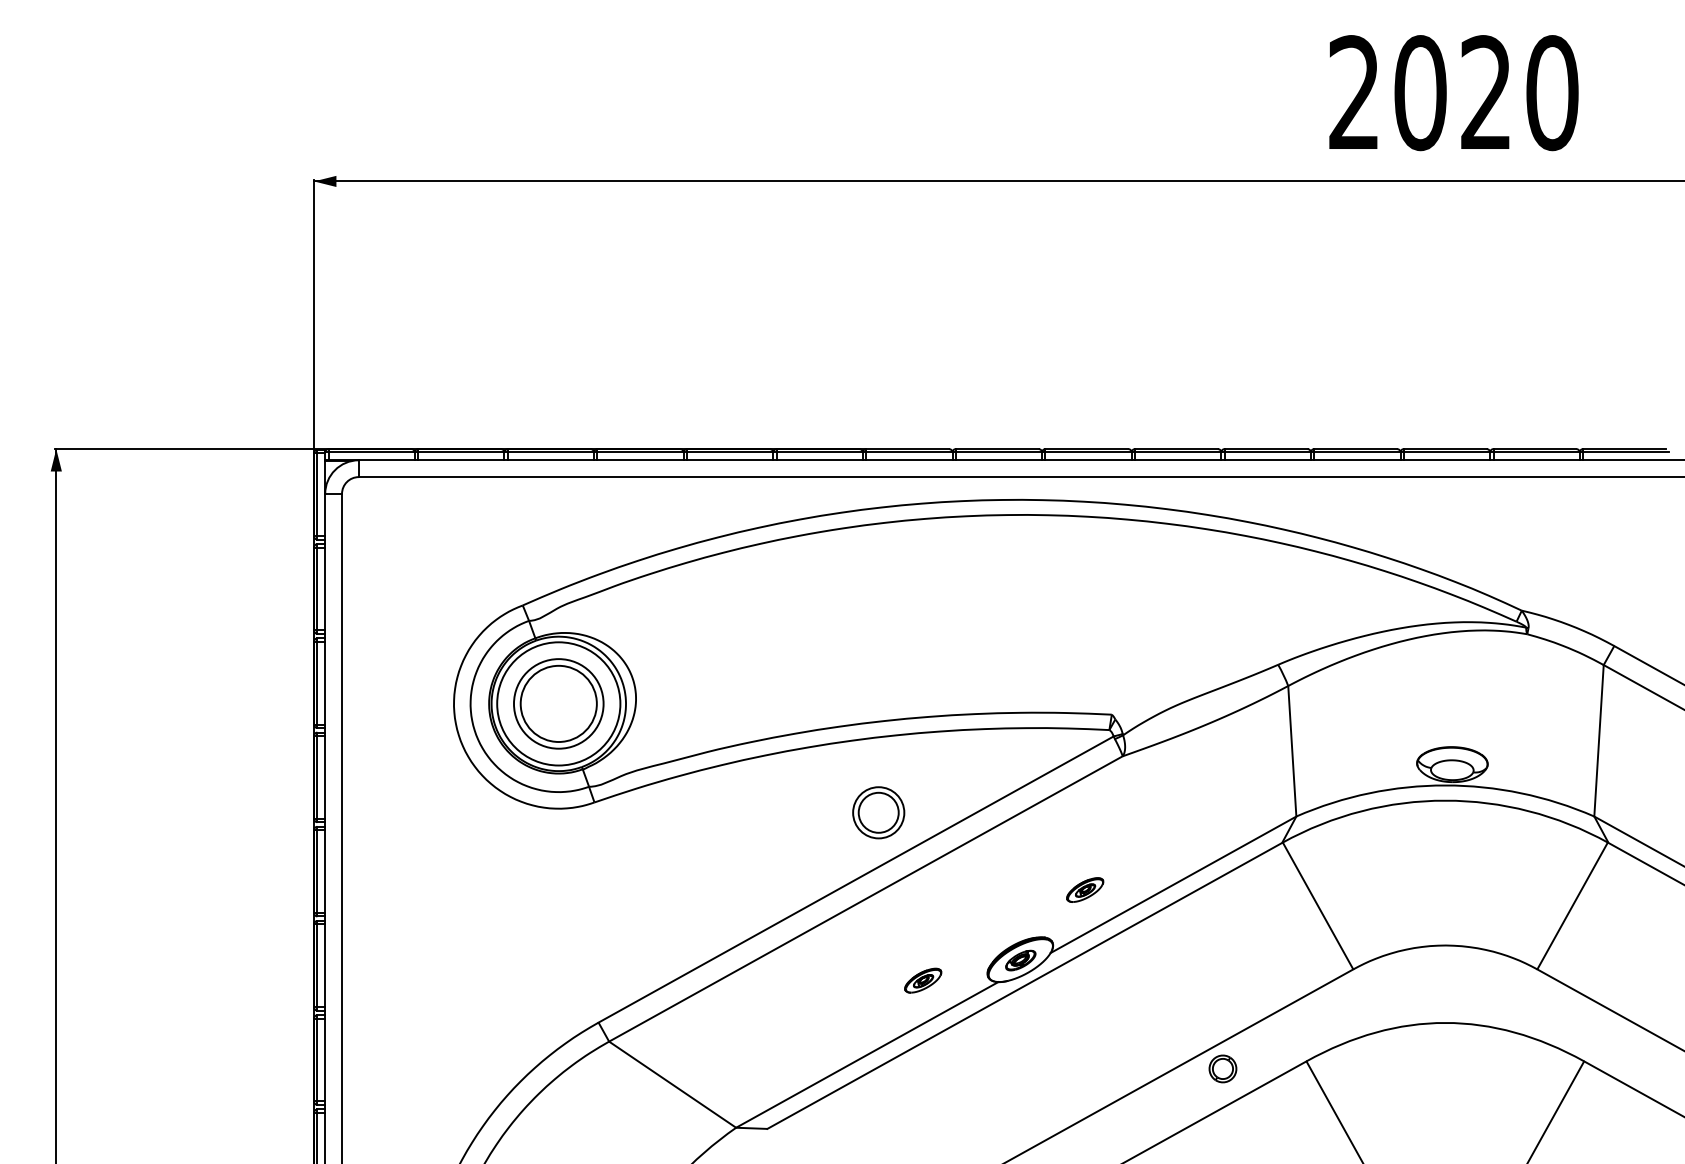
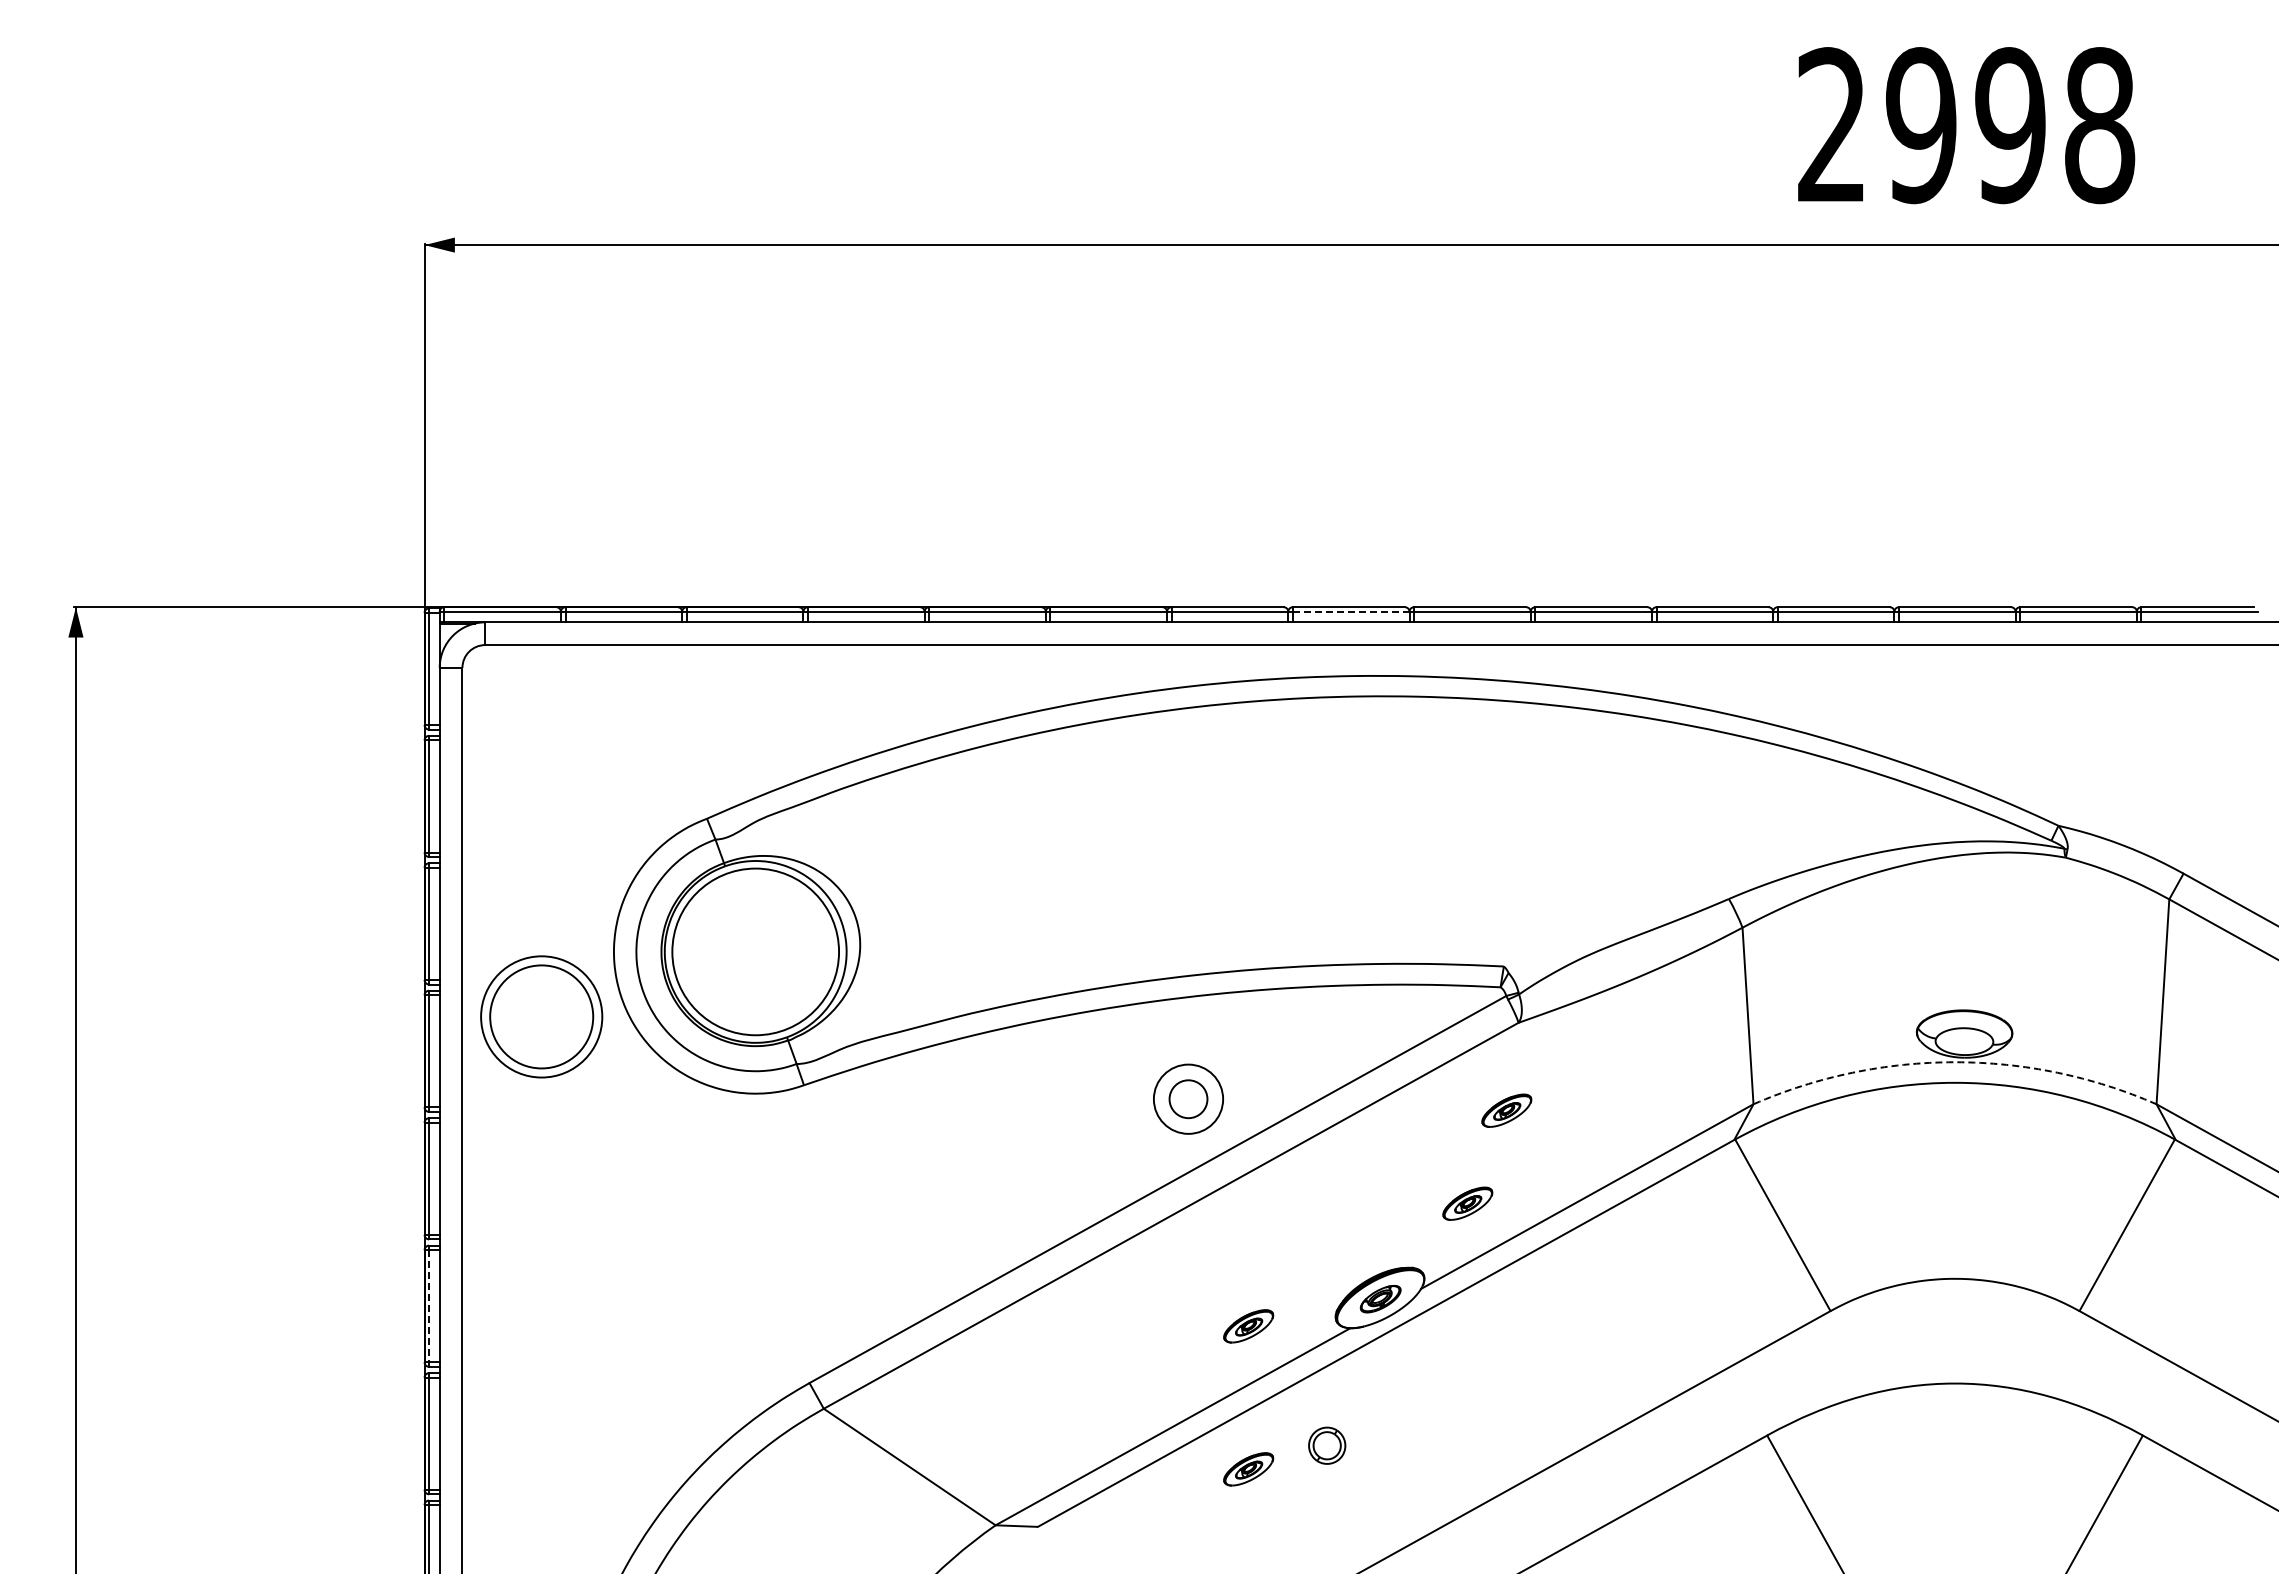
text: (1486, 93) -> (2010, 125), 2020 -> 2998
line: (998, 452) -> (1350, 611), solid -> dashed
part: (558, 703) -> (541, 1016), moved
arc: (1445, 785) -> (1955, 1062), solid -> dashed
circle: (878, 813) -> (1188, 1099), size x0.7
part: (1113, 821) -> (1506, 1110), added
line: (317, 966) -> (429, 1306), solid -> dashed
part: (1223, 1068) -> (1327, 1445), moved
part: (923, 1086) -> (1248, 1469), added

